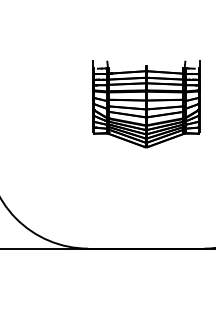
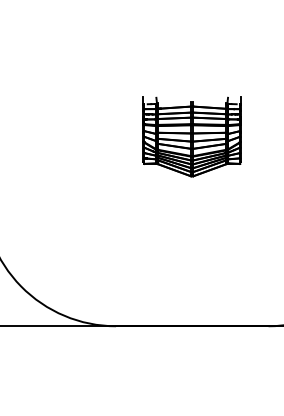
part: (145, 103) -> (191, 136), size x0.7

